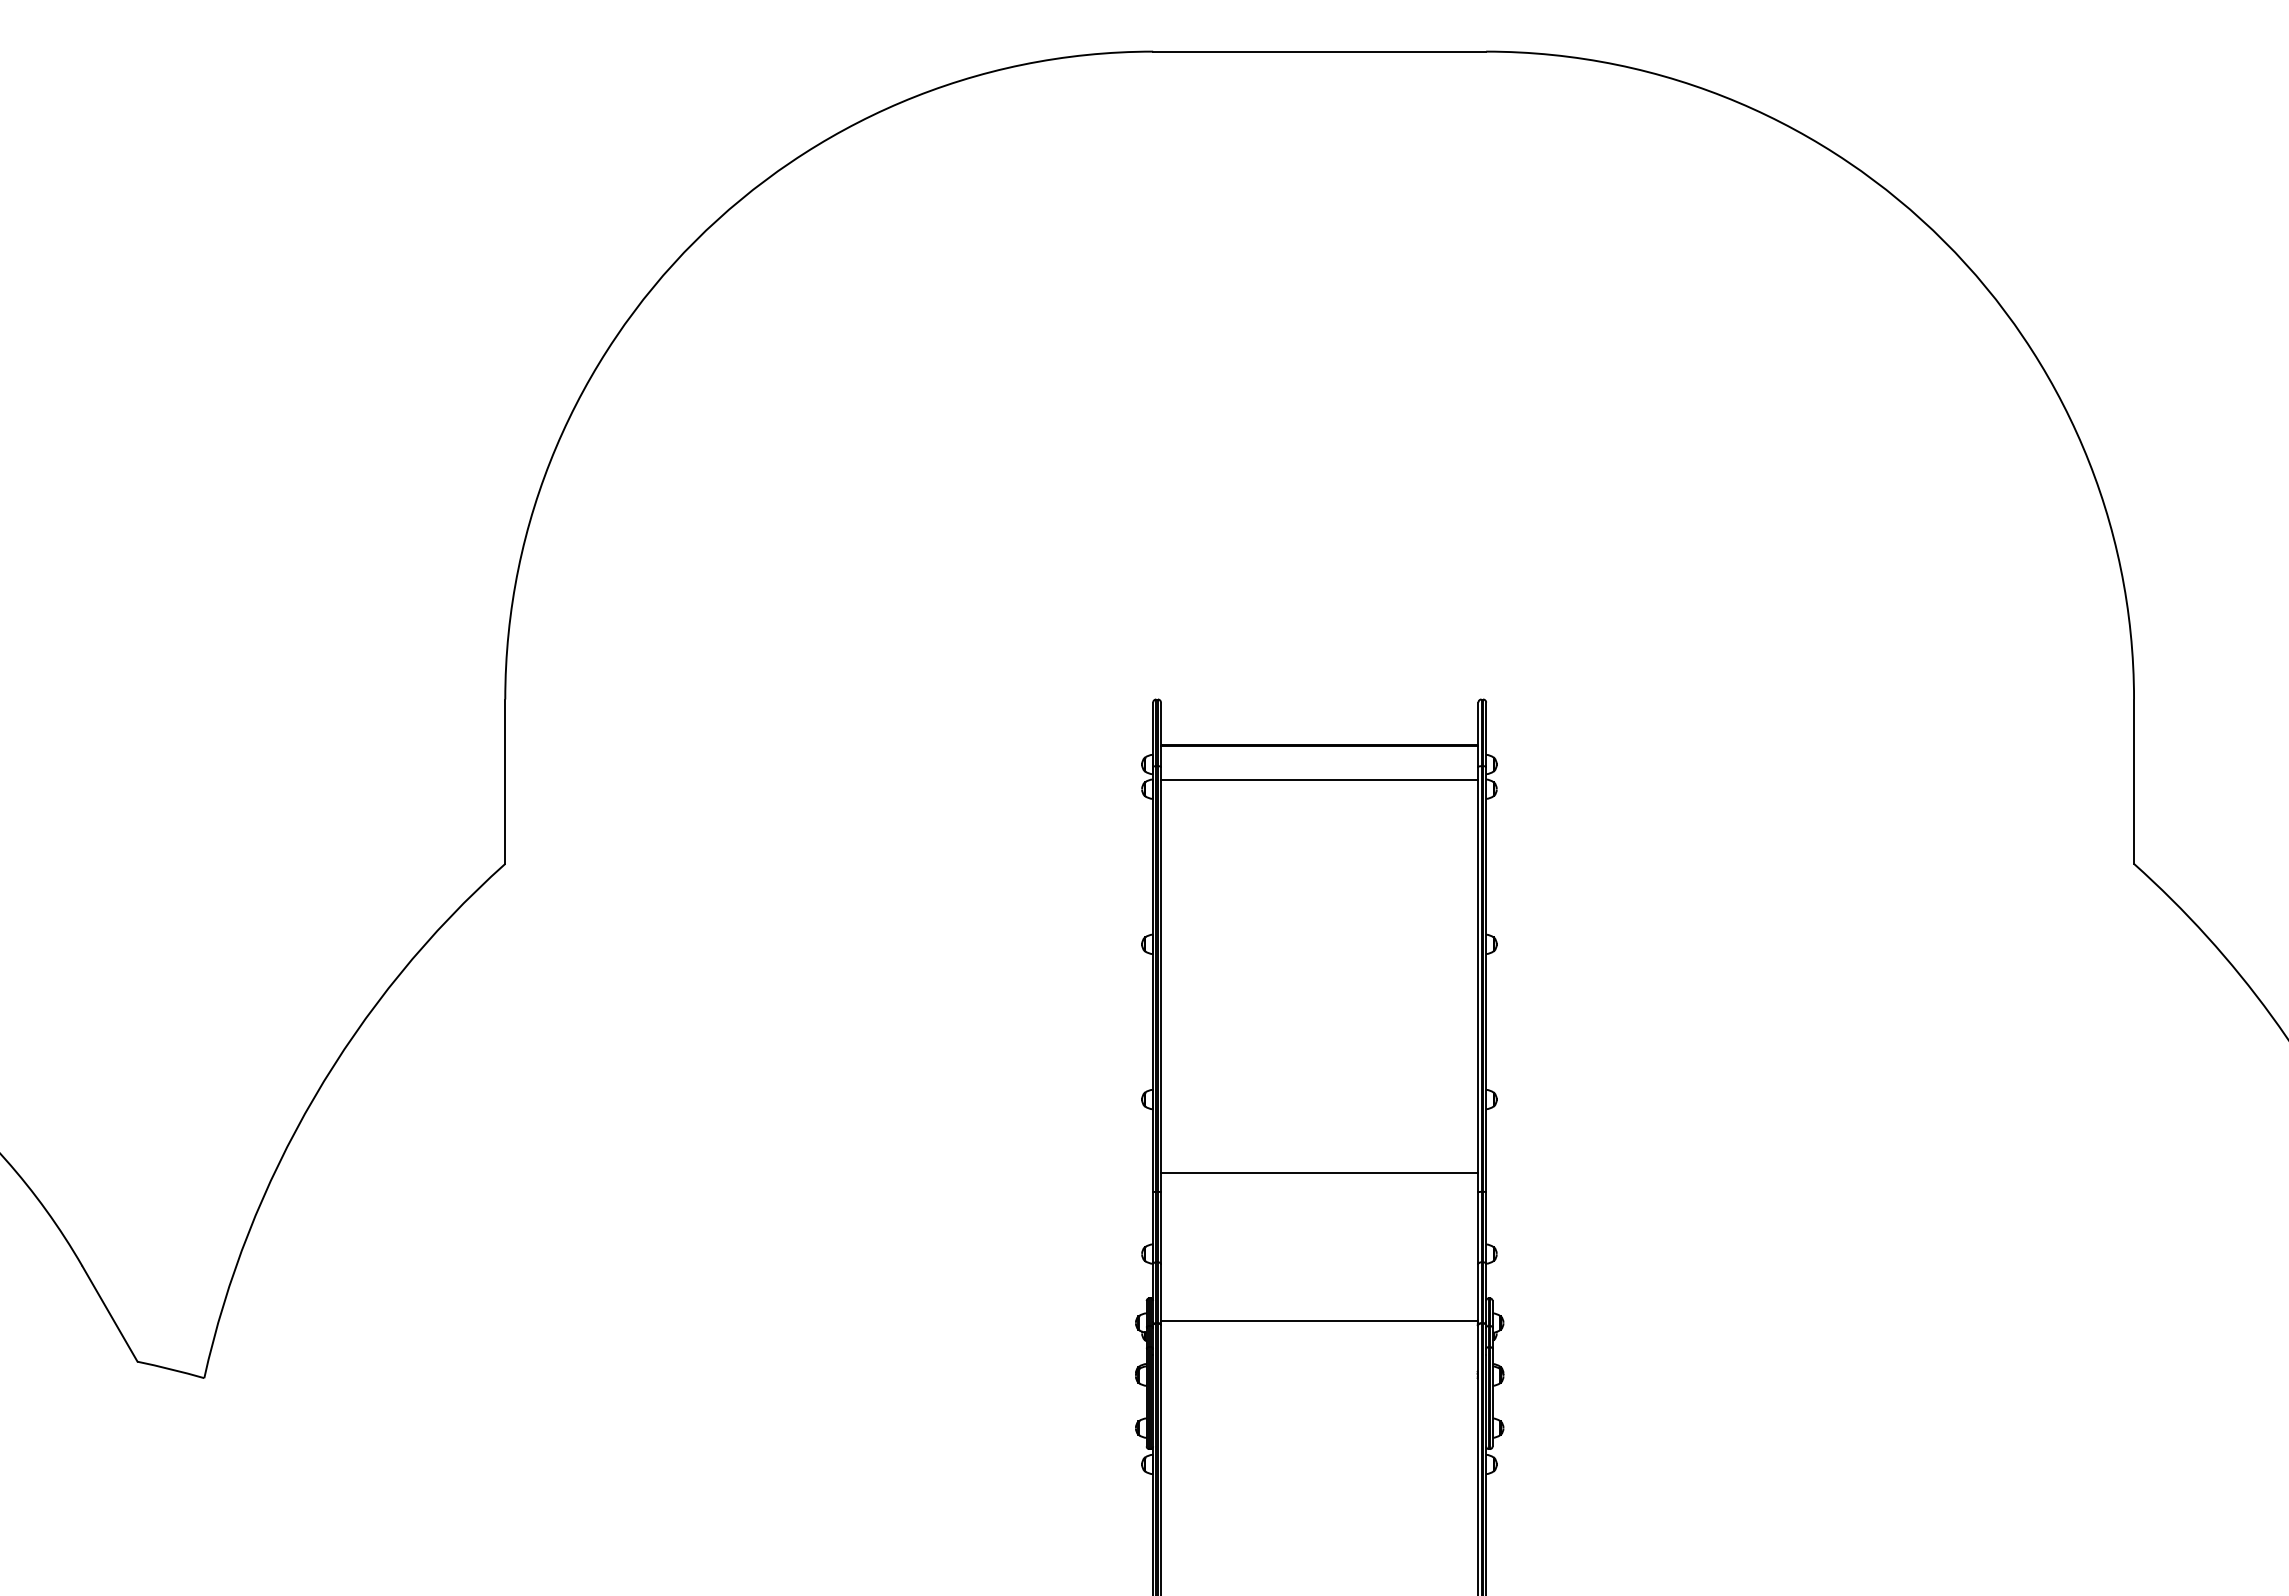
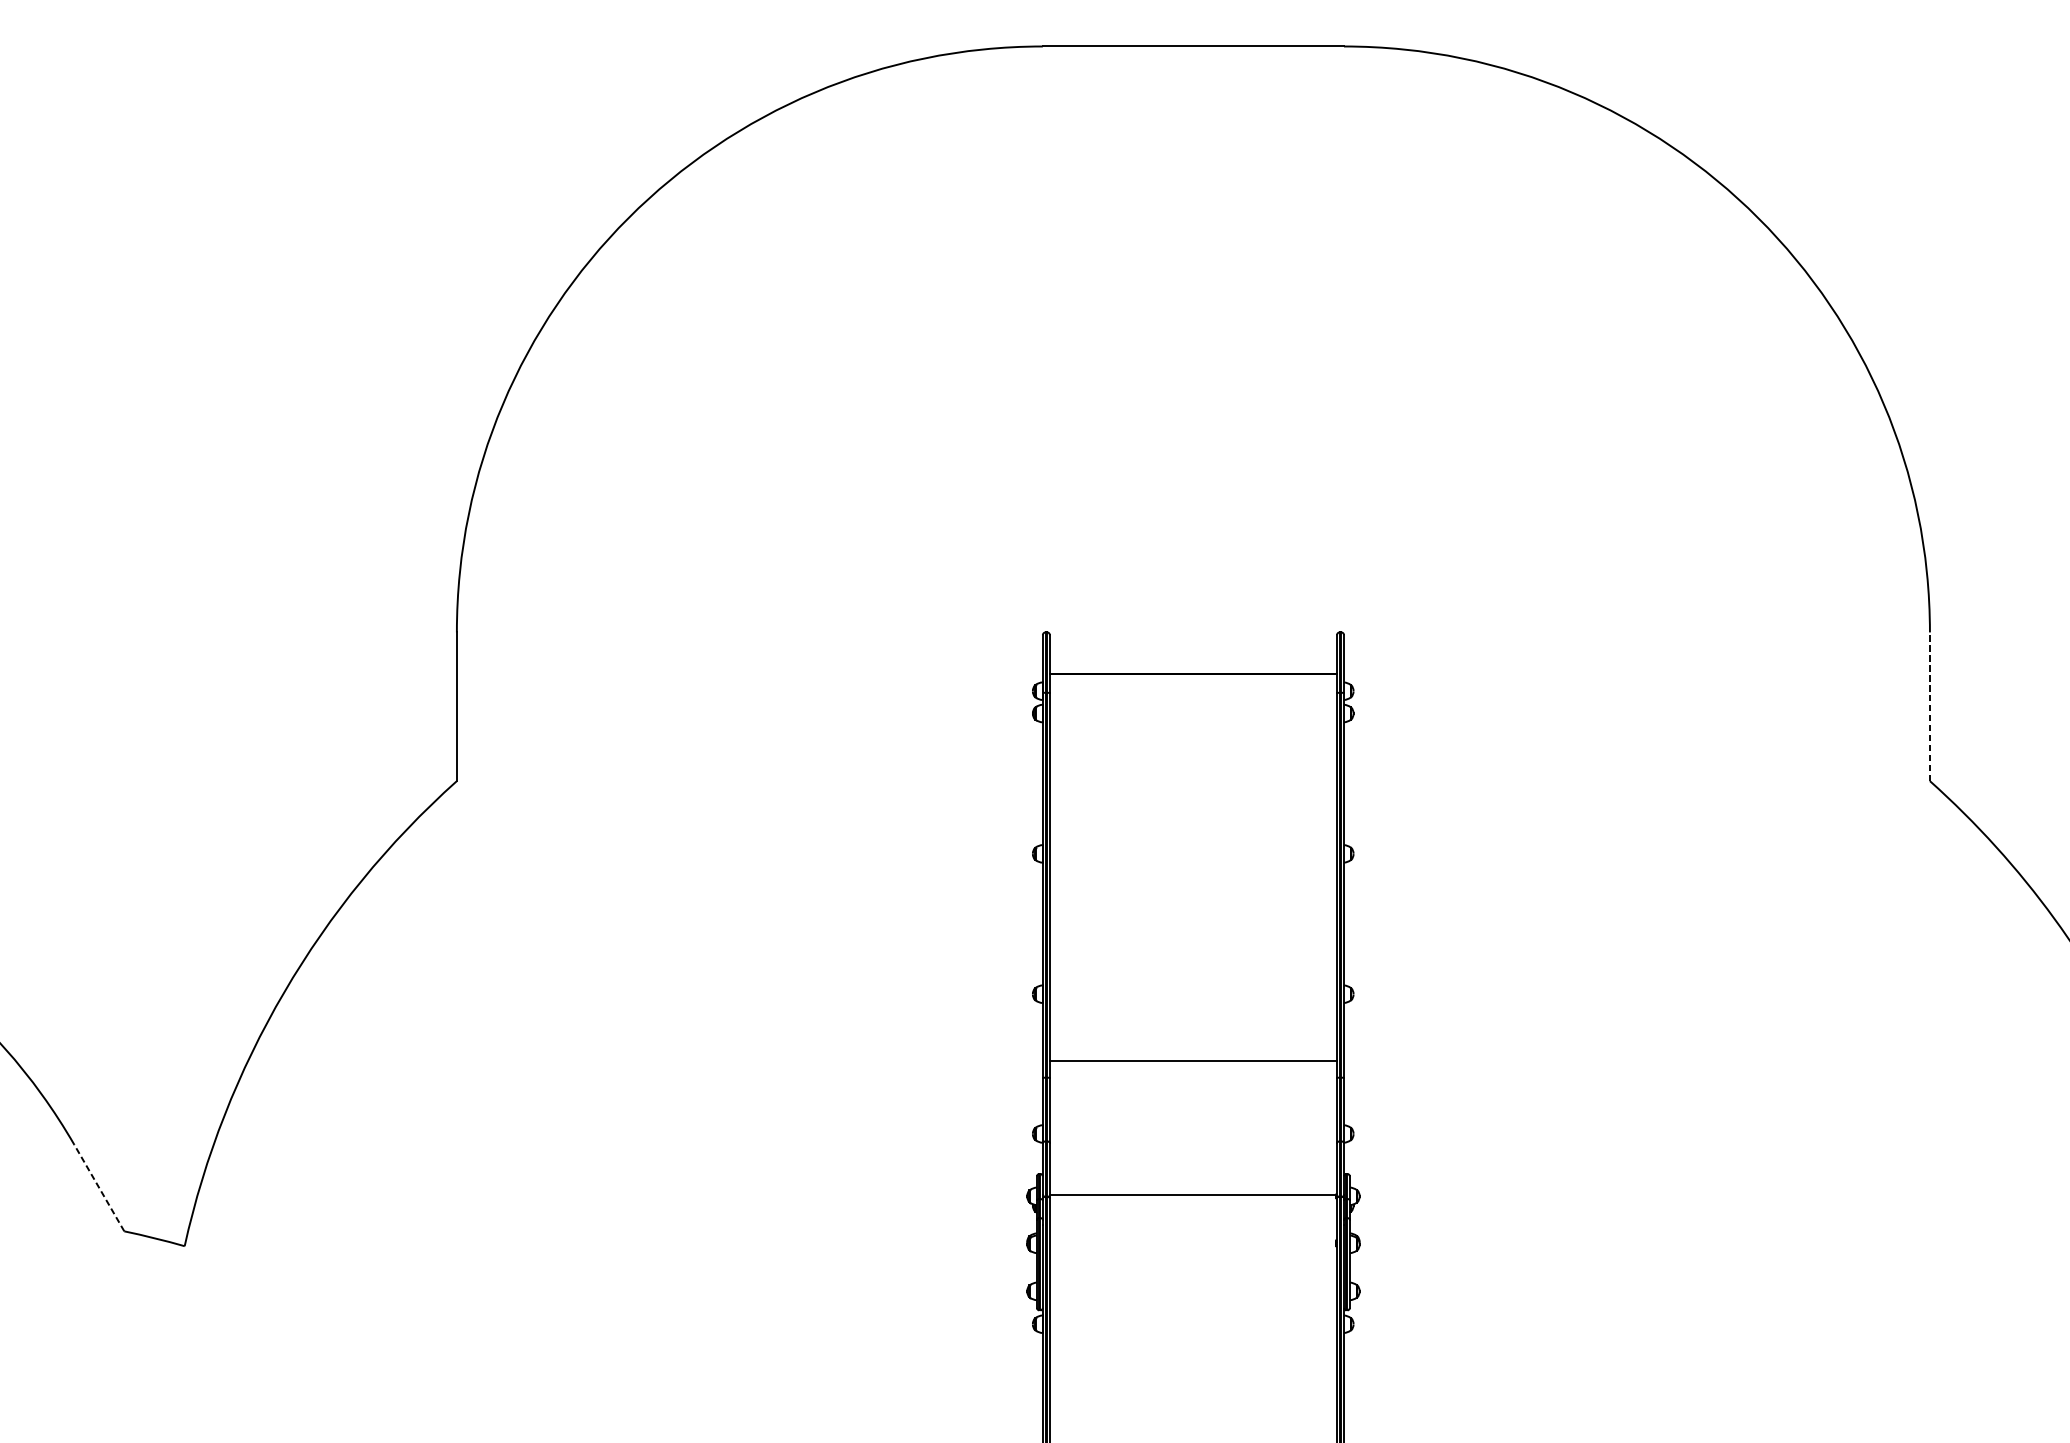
line: (1319, 780) -> (1193, 705), removed
line: (2134, 781) -> (1930, 706), solid -> dashed
line: (109, 1313) -> (98, 1187), solid -> dashed

